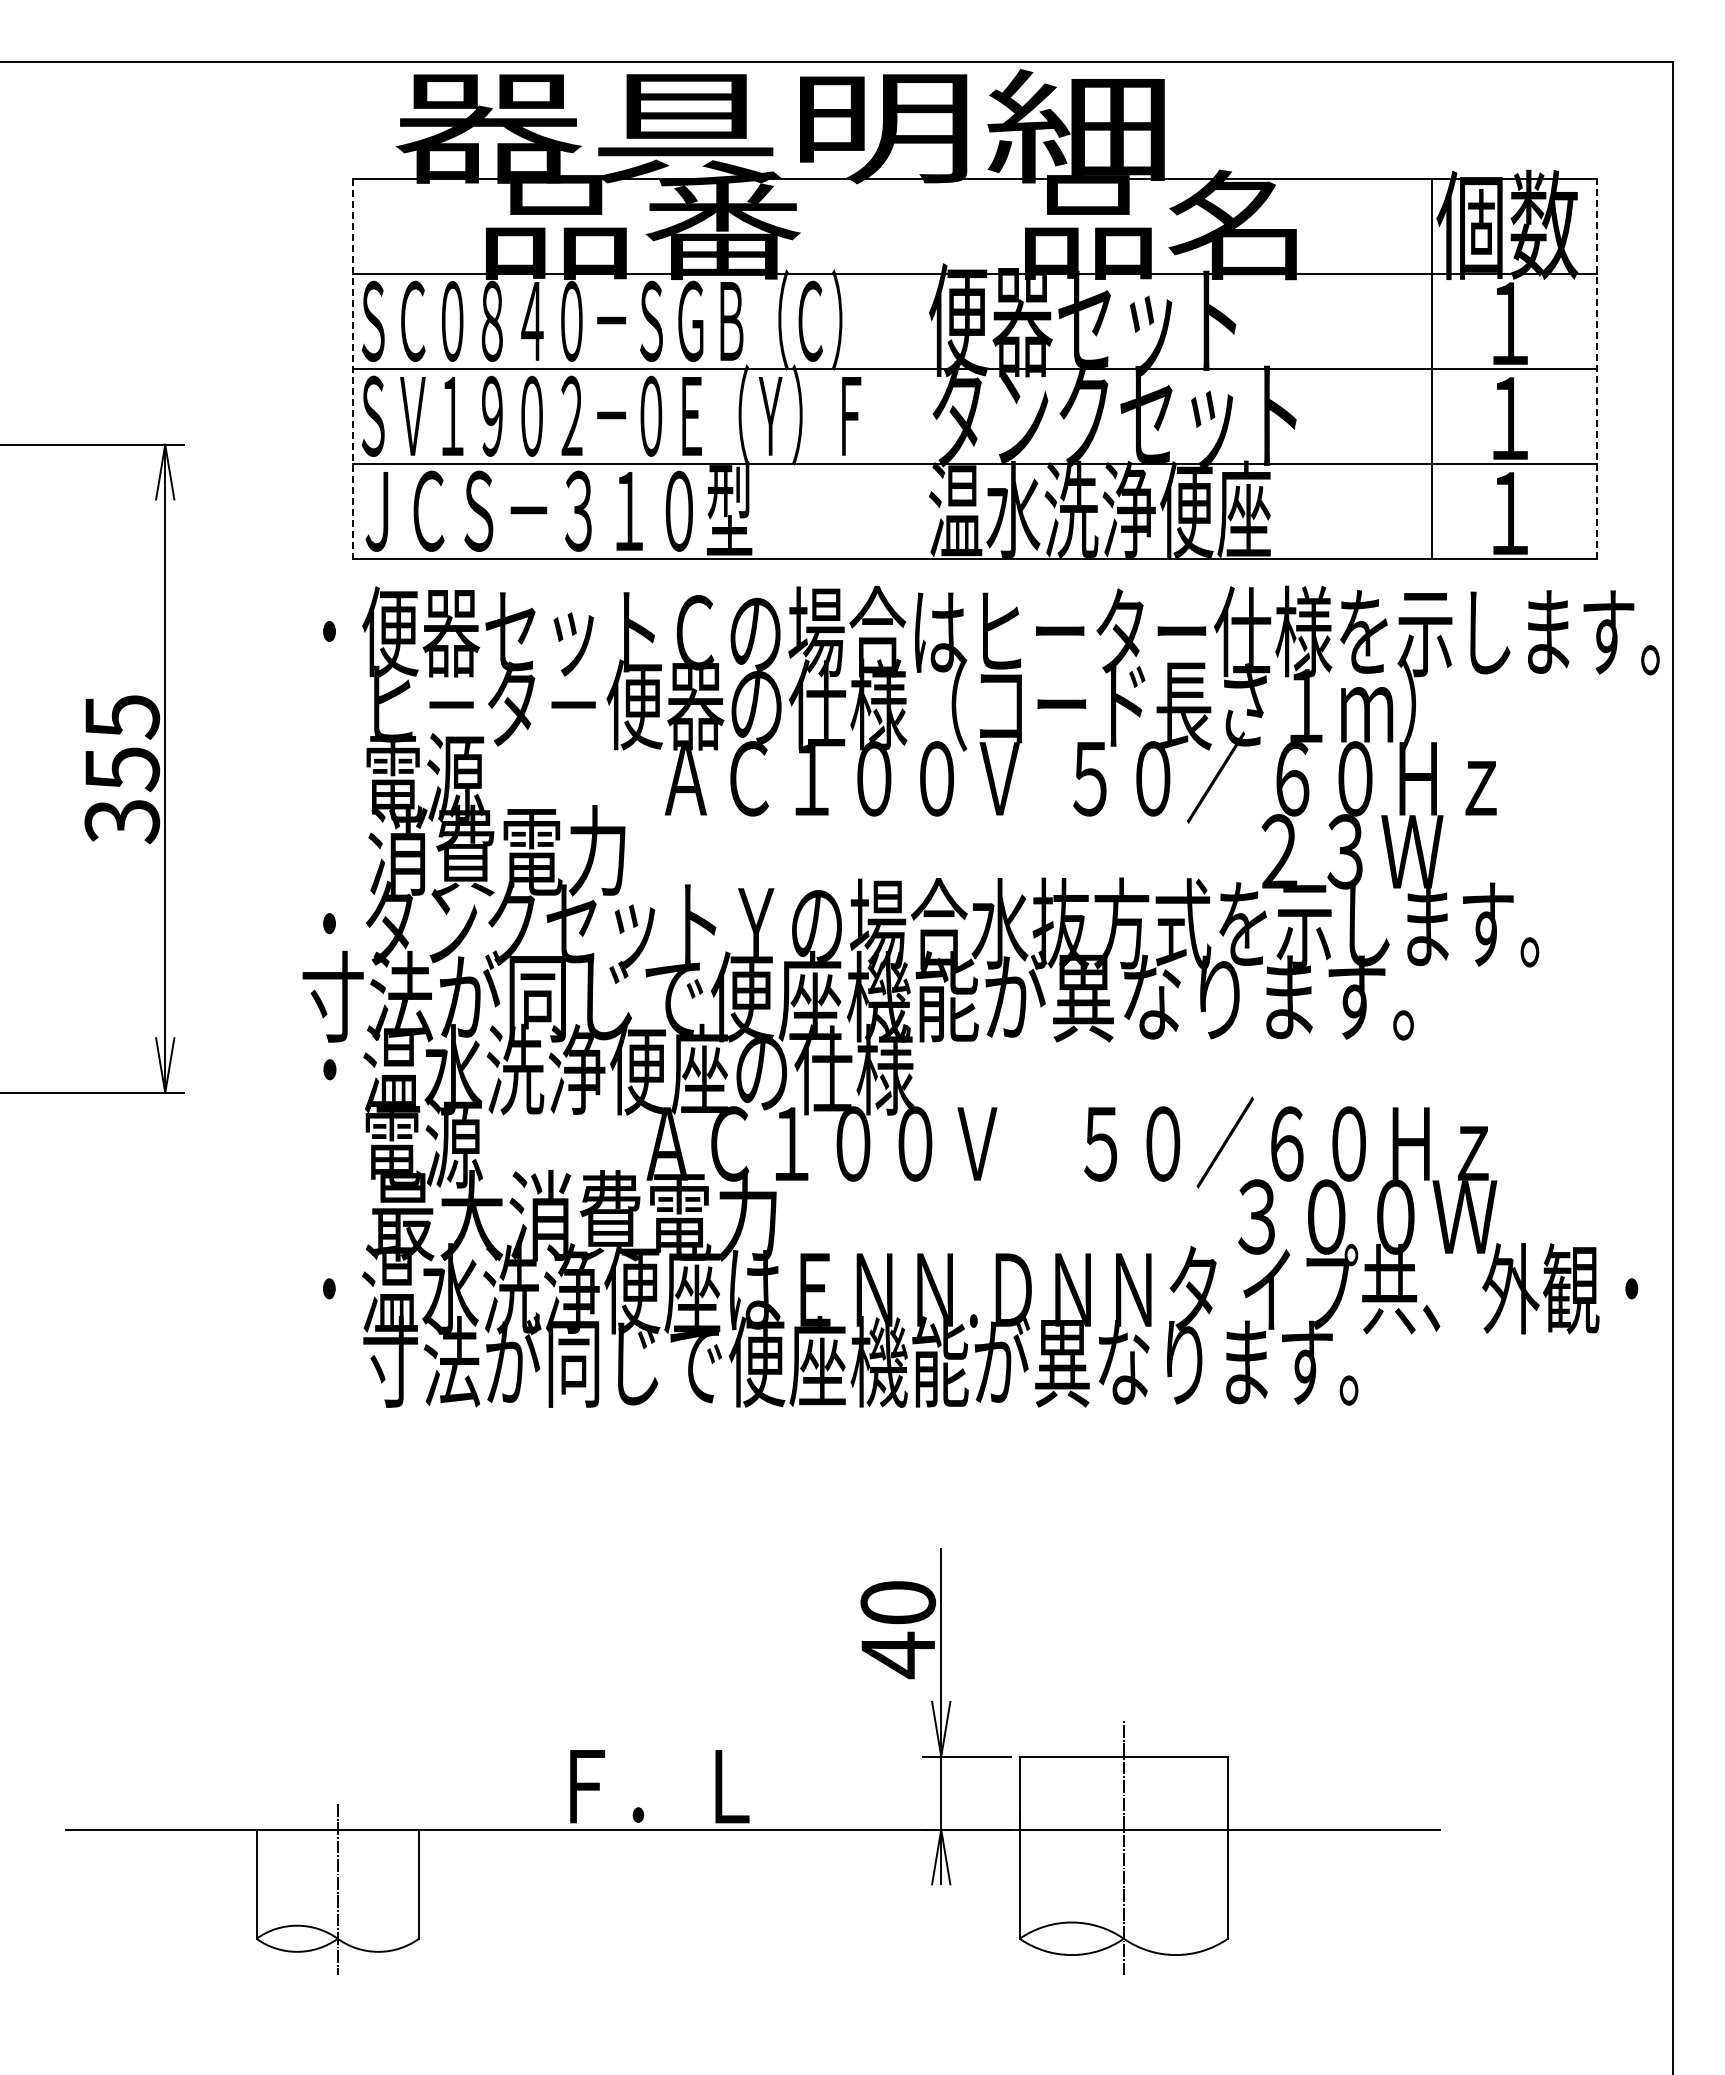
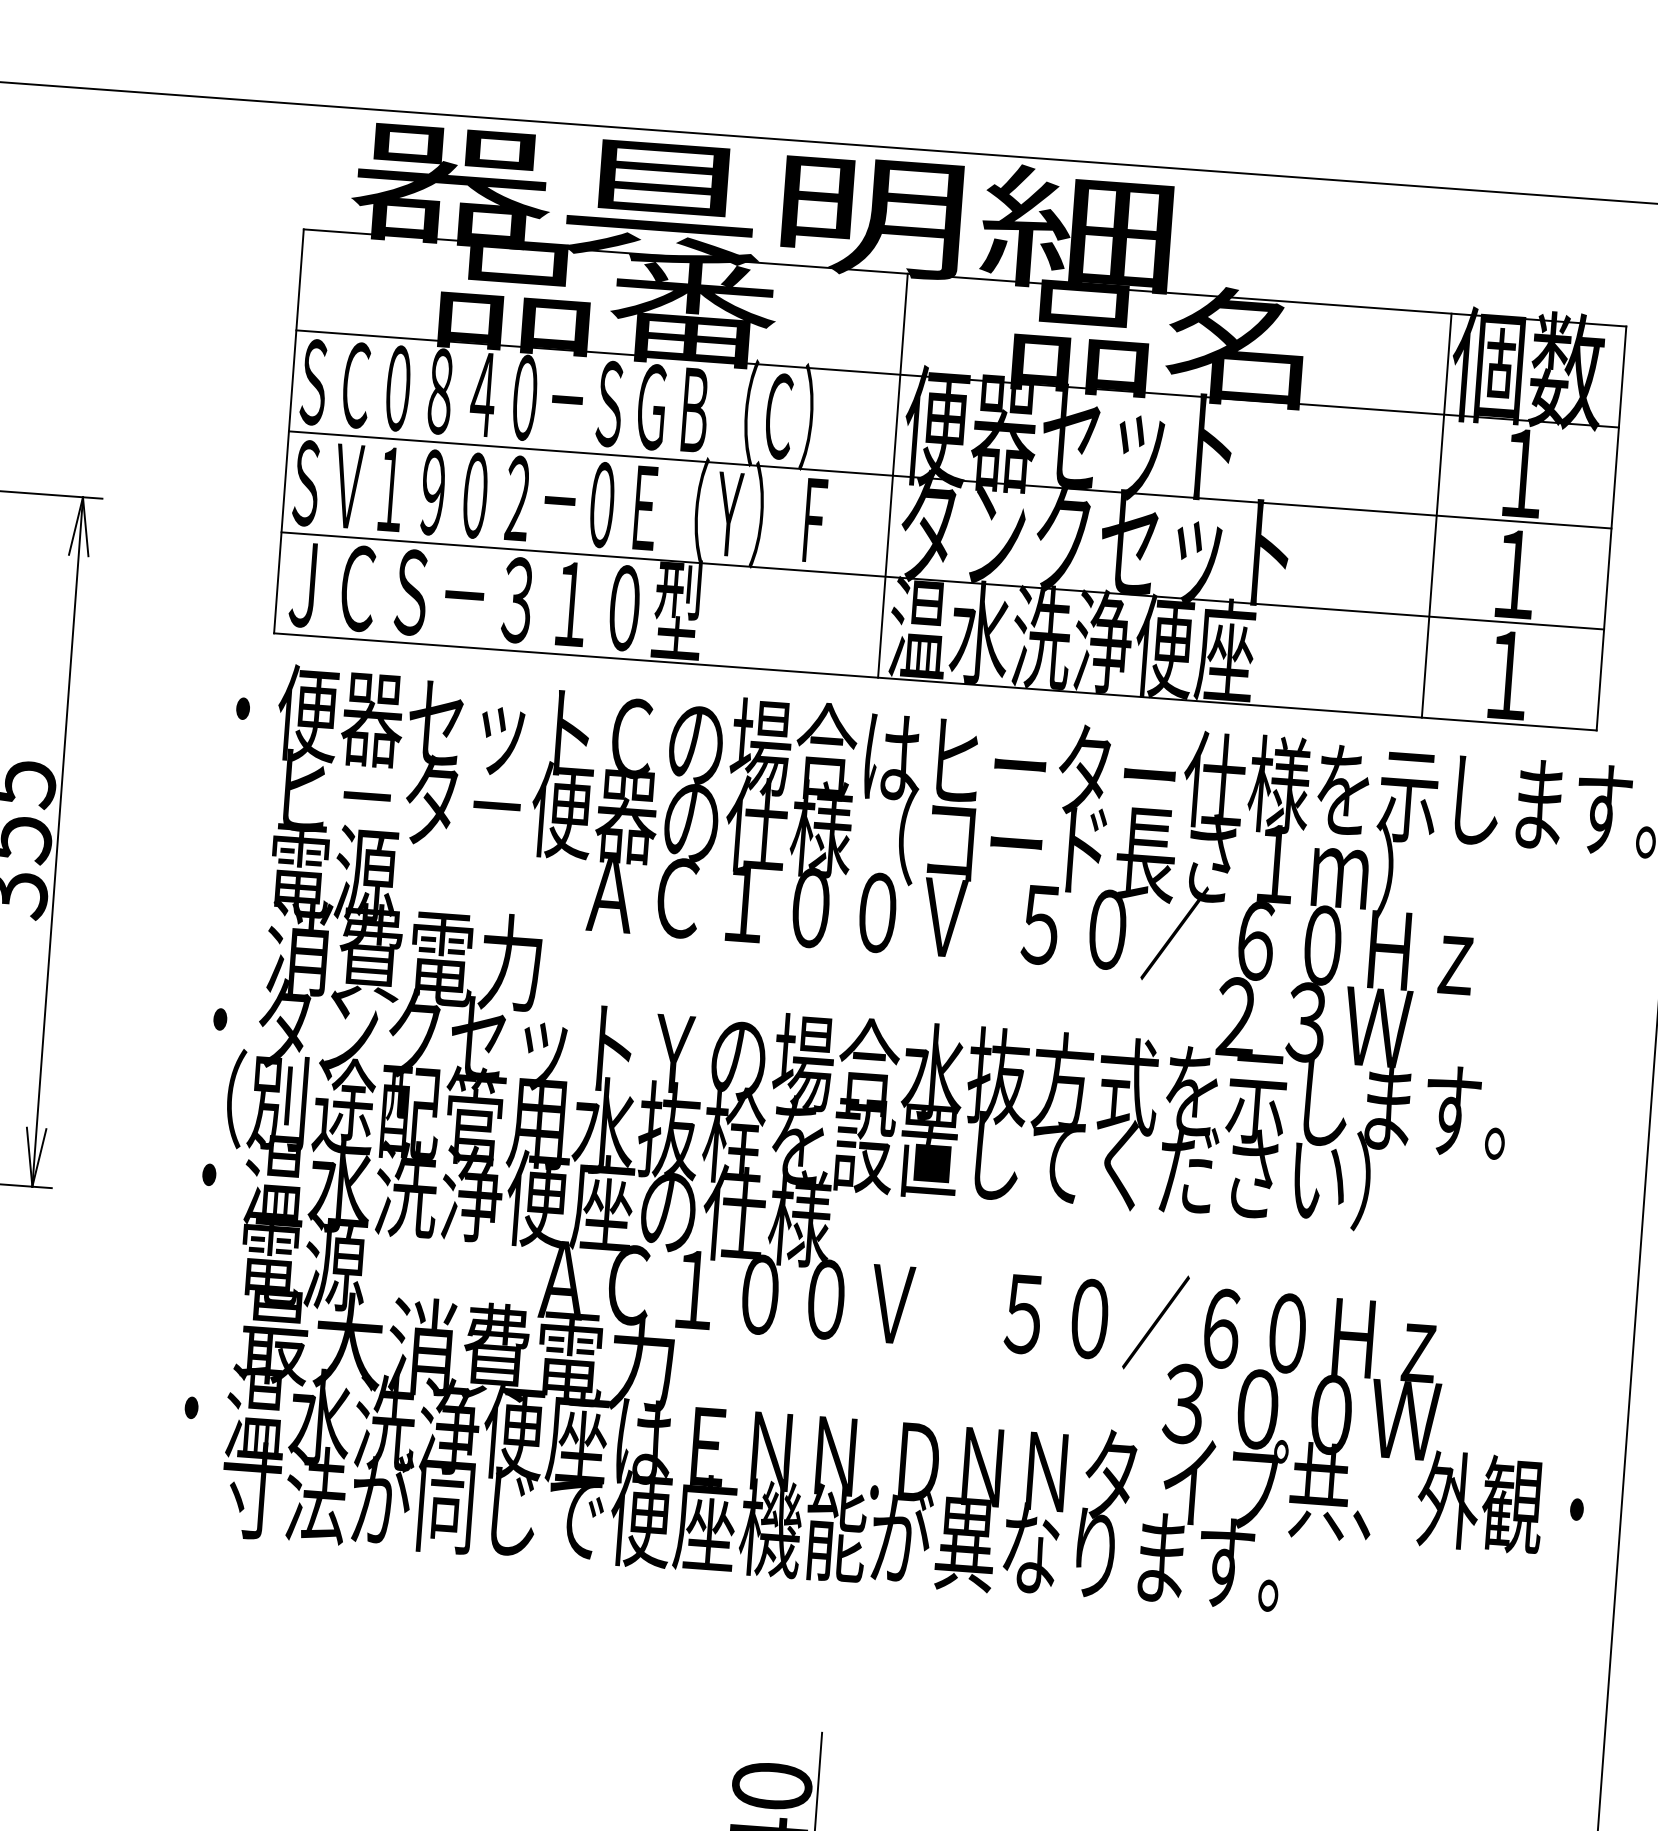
line: (353, 368) -> (289, 430), dashed -> solid
line: (921, 368) -> (893, 475), added
line: (1596, 368) -> (1611, 527), dashed -> solid
text: (859, 996) -> (778, 1138), 寸法が同じで便座機能が異なります。 -> （別途配管用水抜栓を設置してください）

